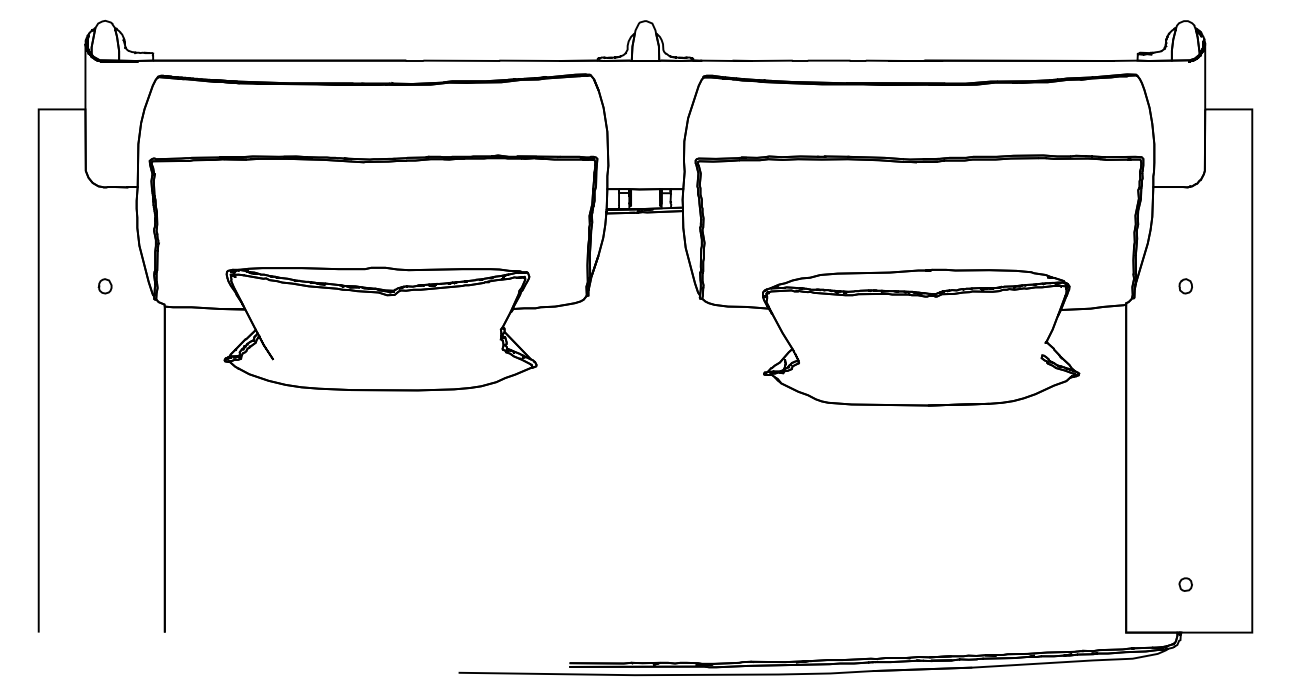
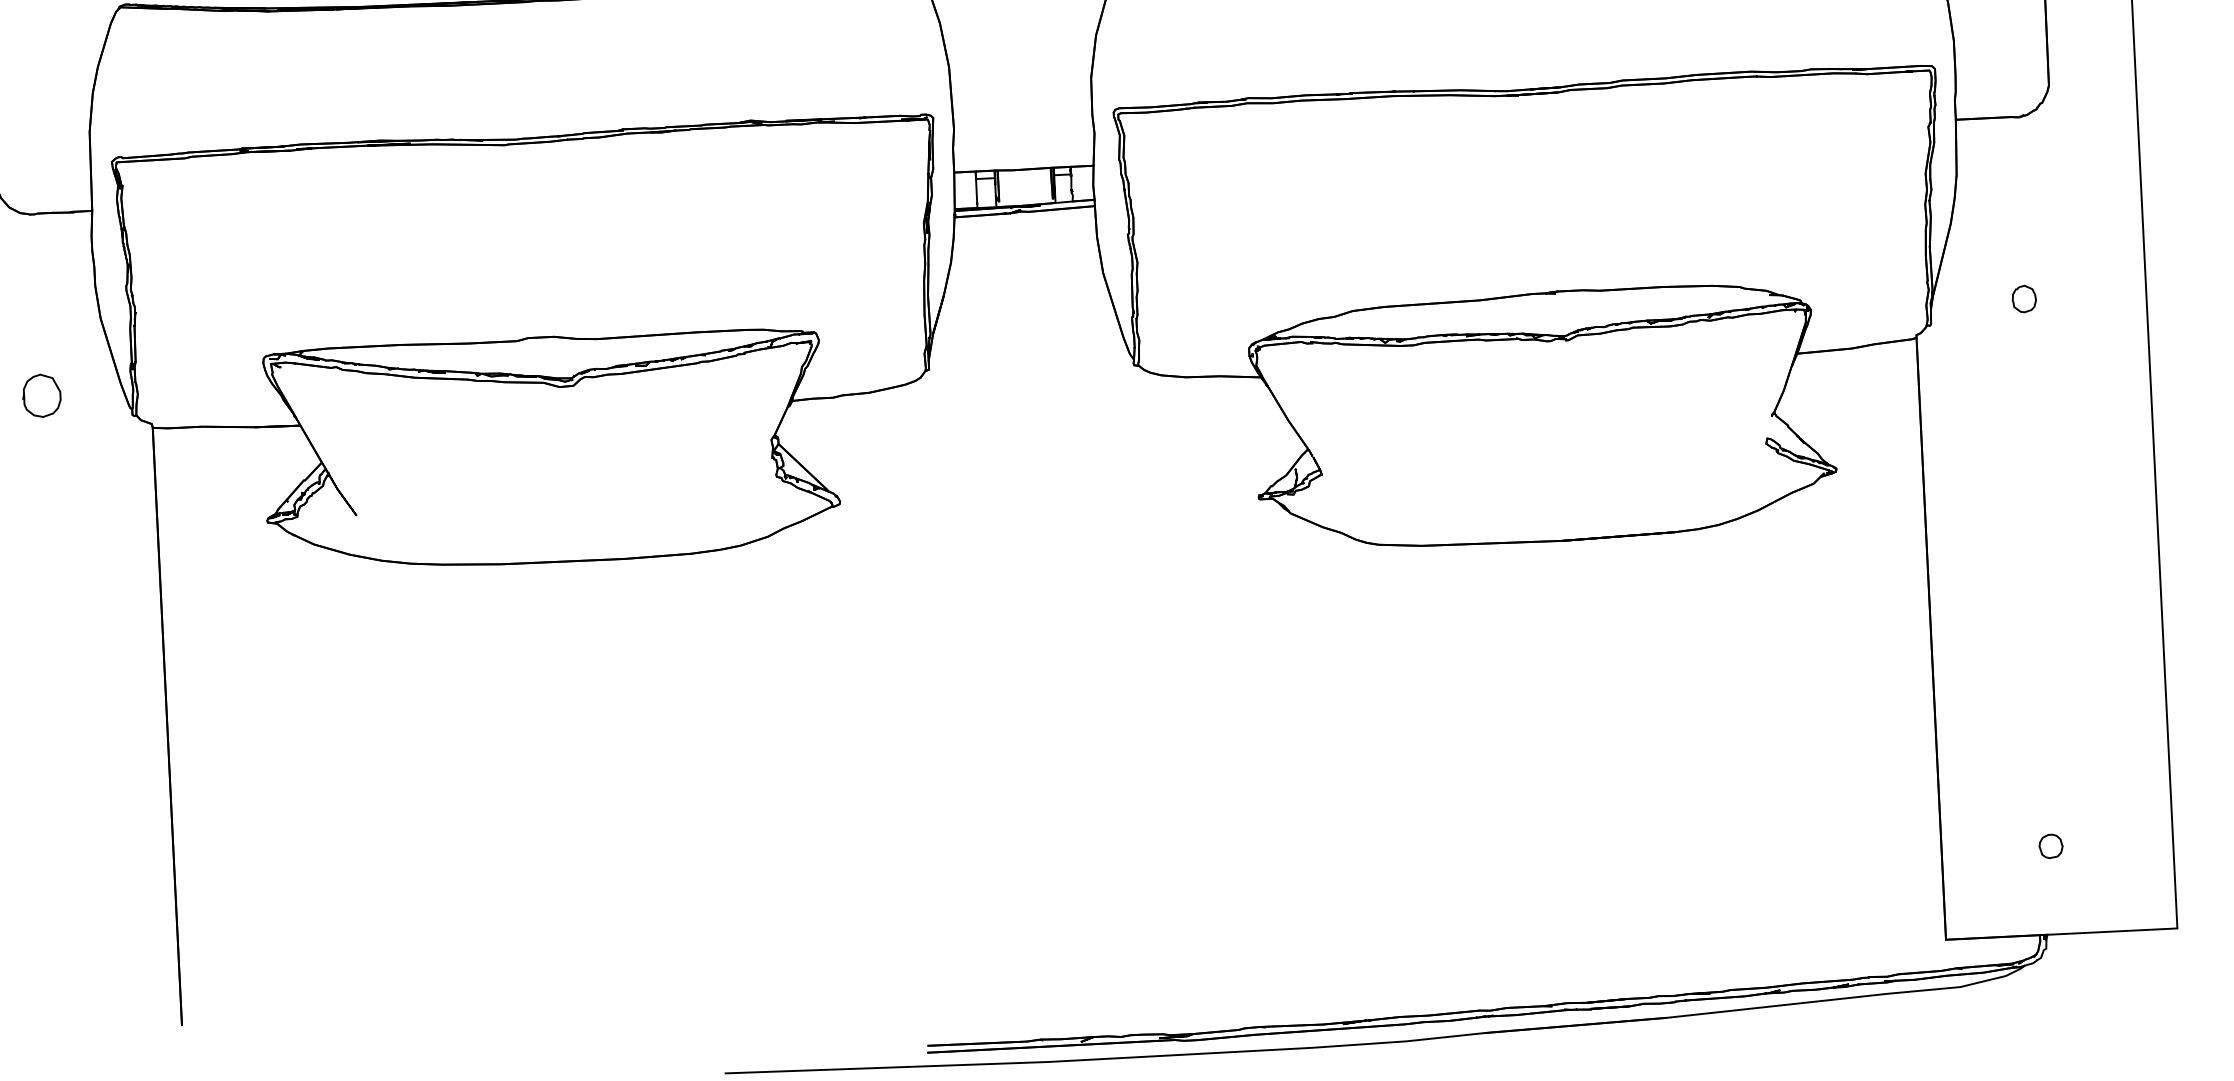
part: (104, 286) -> (40, 396), size x1.6

